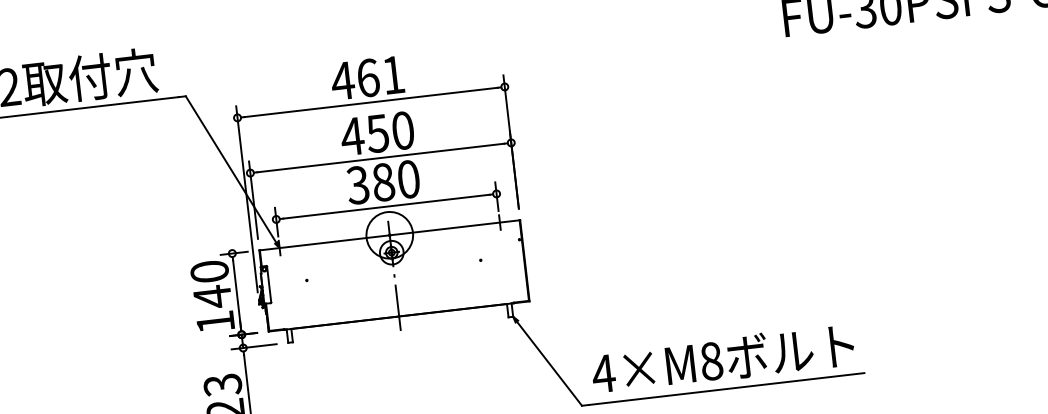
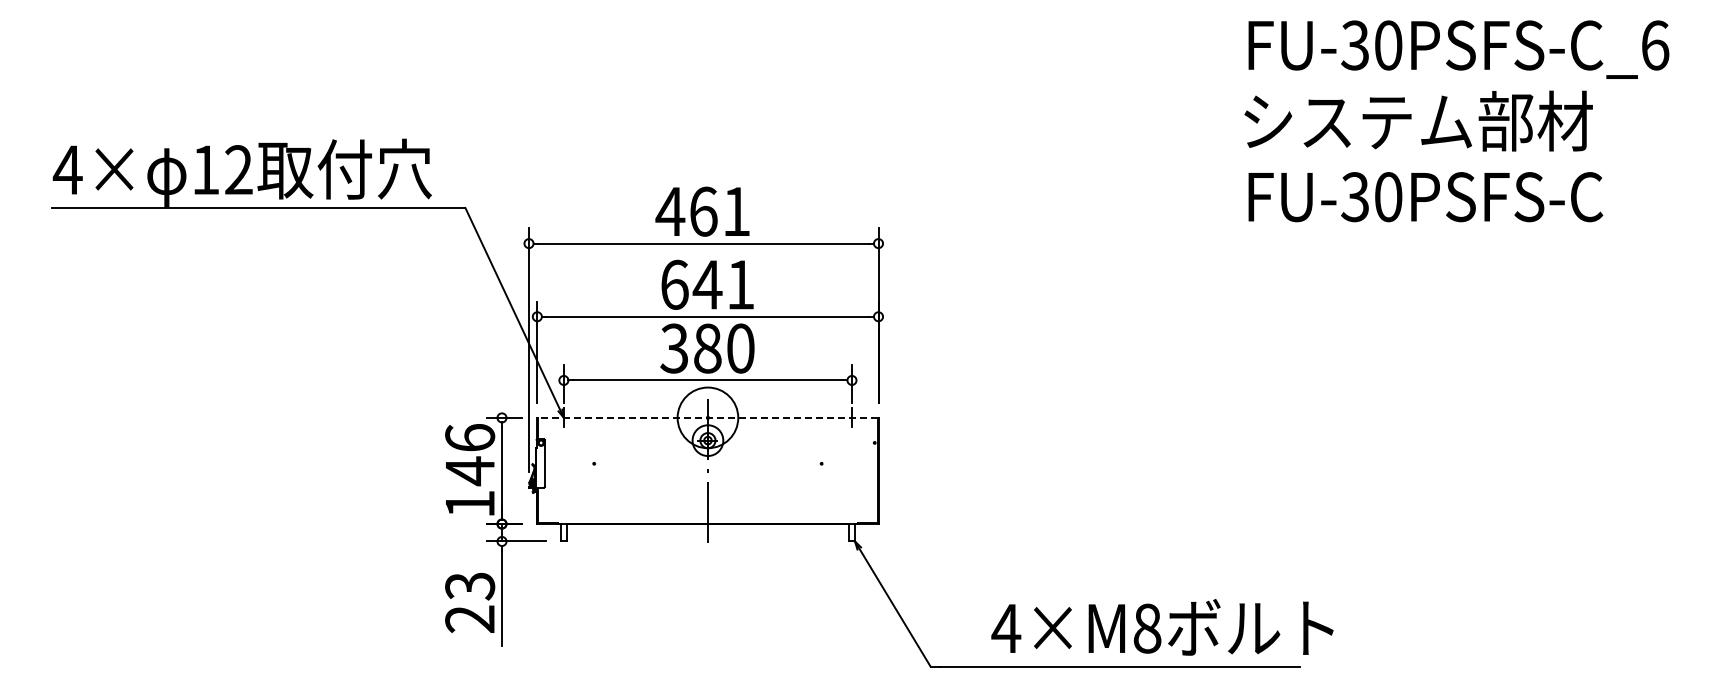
text: (376, 133) -> (706, 284), 450 -> 641
line: (389, 235) -> (707, 417), solid -> dashed
text: (209, 271) -> (470, 437), 140 -> 146
text: (722, 359) -> (1162, 627), moved

